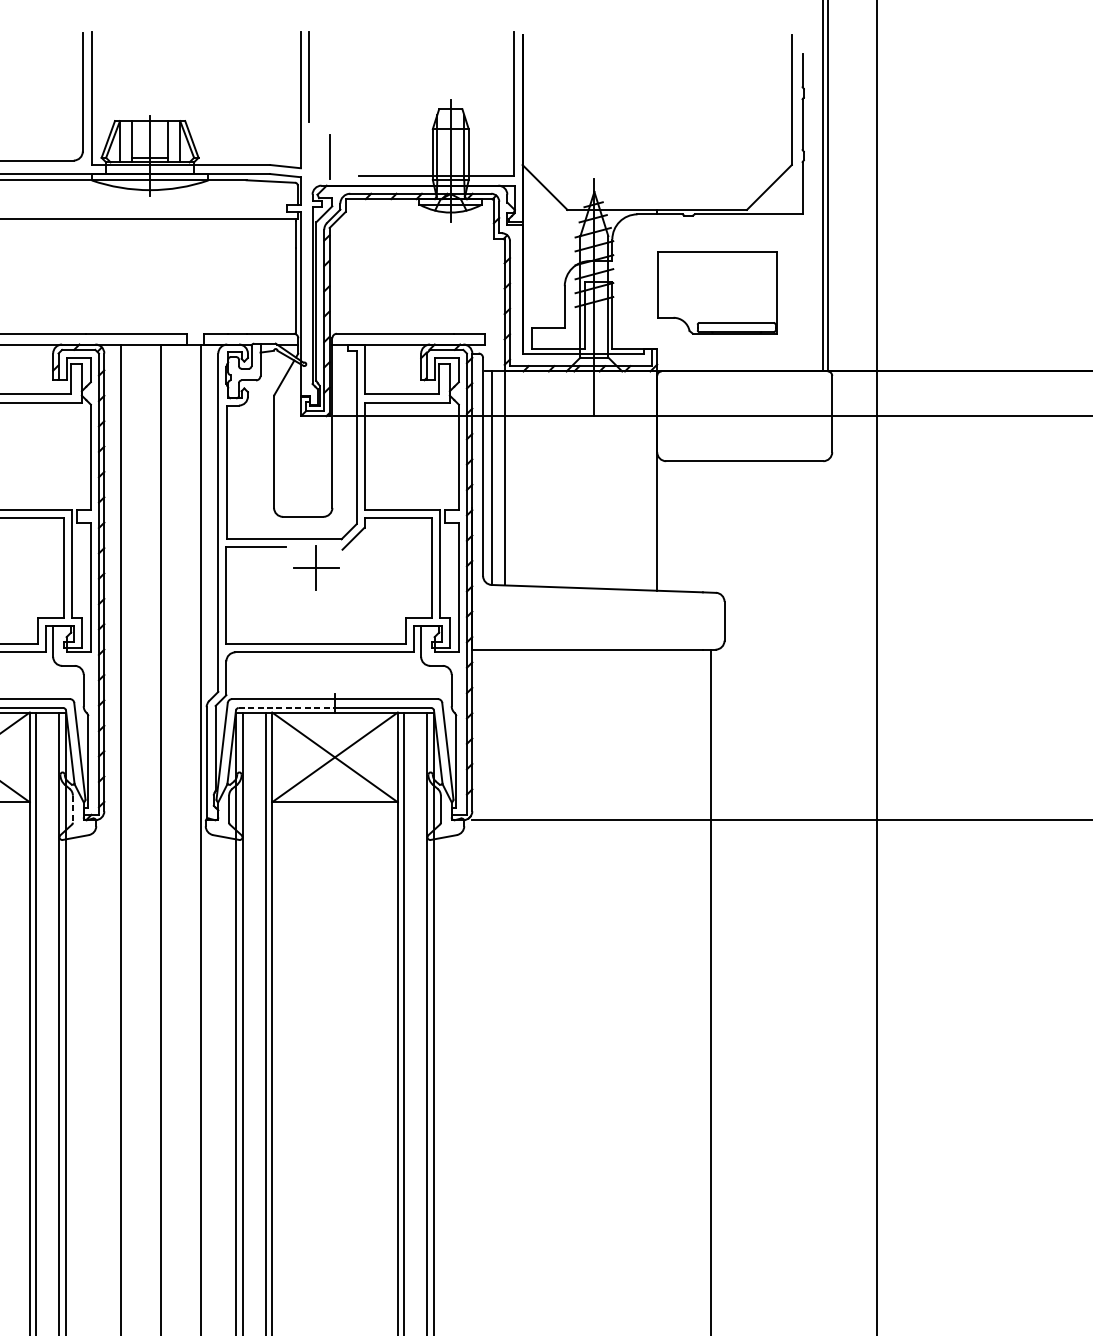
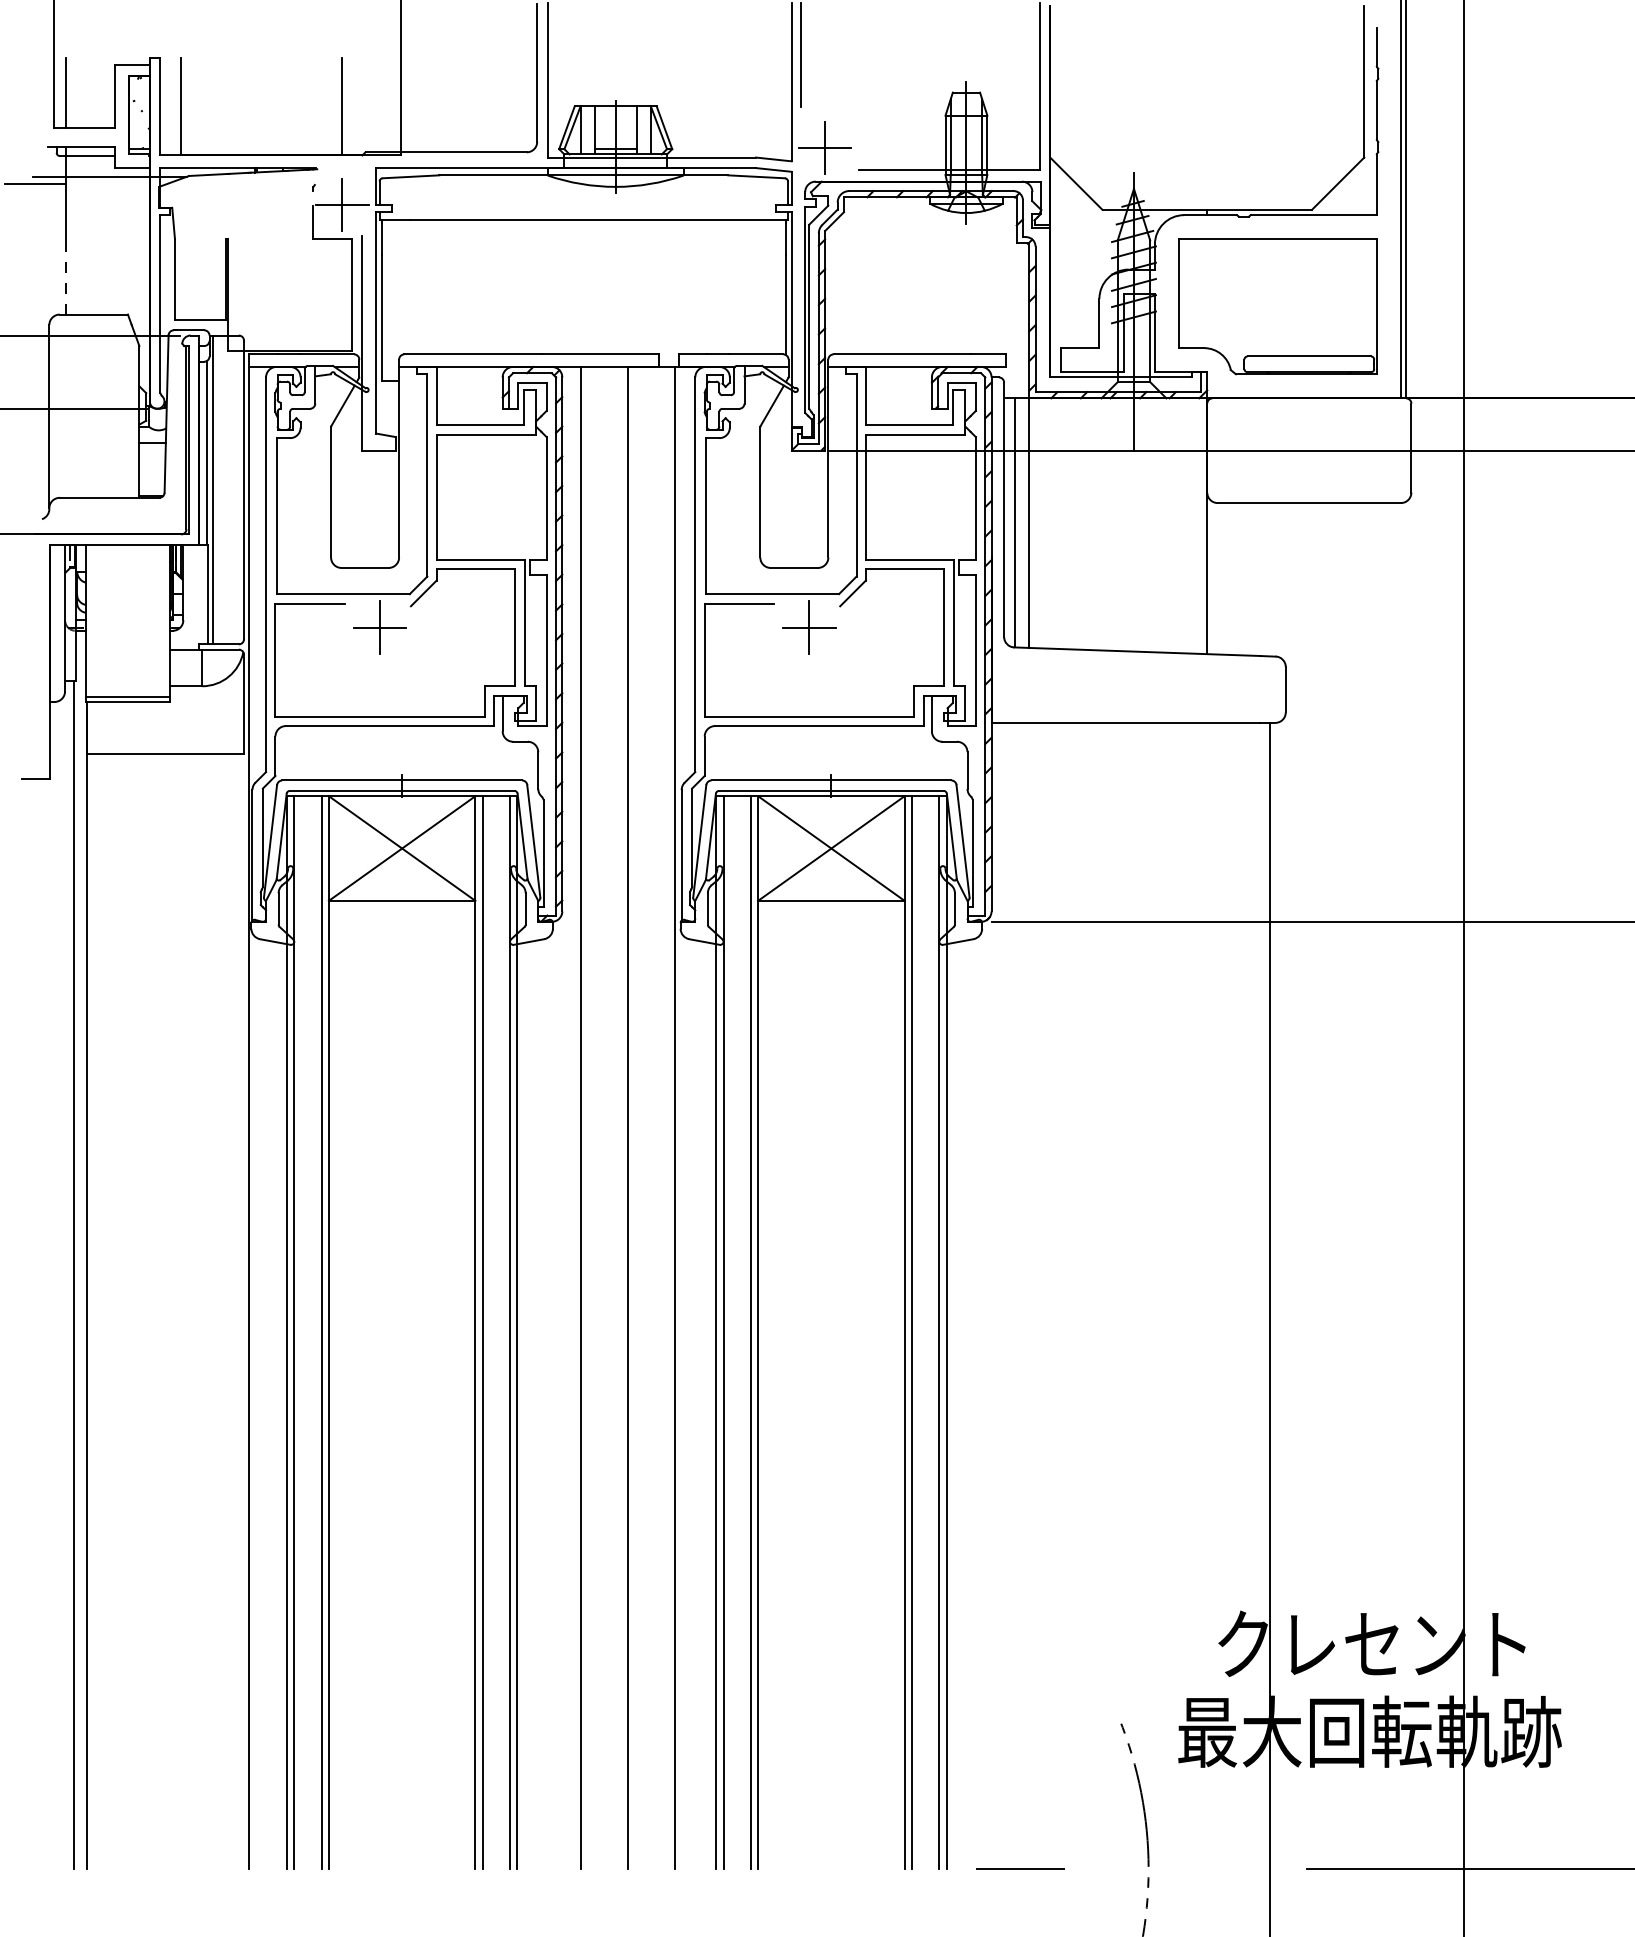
line: (329, 157) -> (824, 148), added
part: (717, 292) -> (1277, 306), size x1.43
line: (287, 707) -> (775, 790), dashed -> solid
line: (72, 808) -> (525, 908), dashed -> solid

